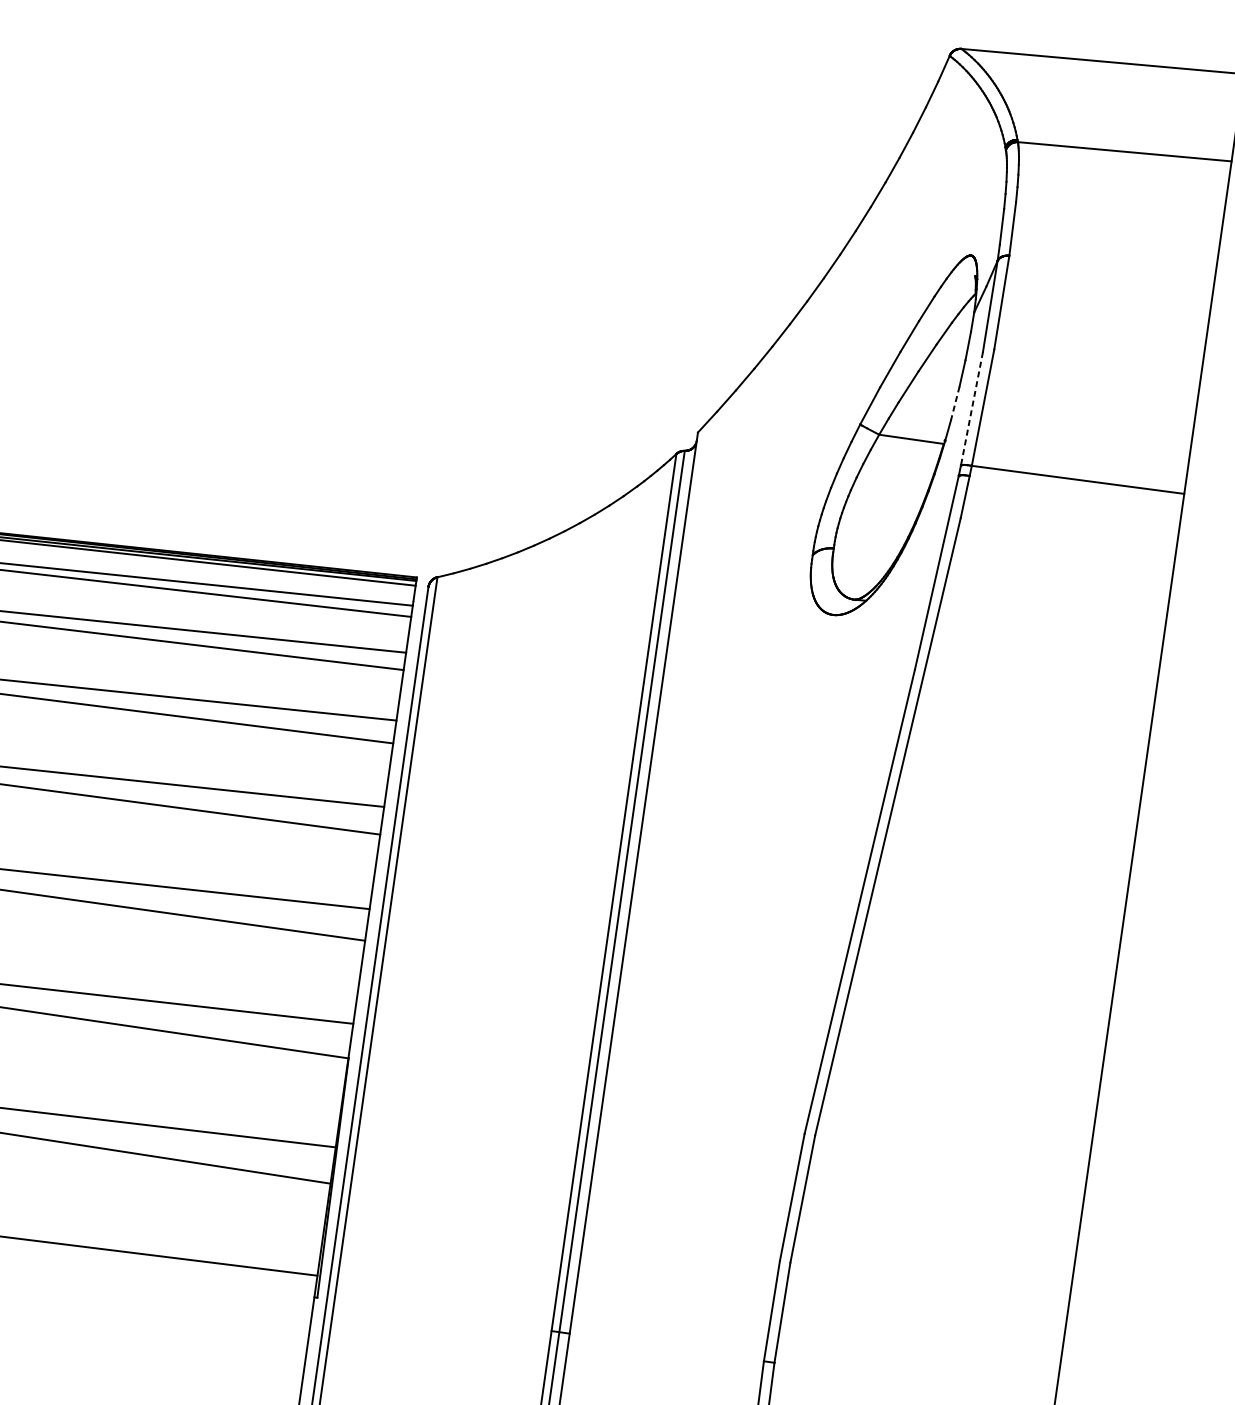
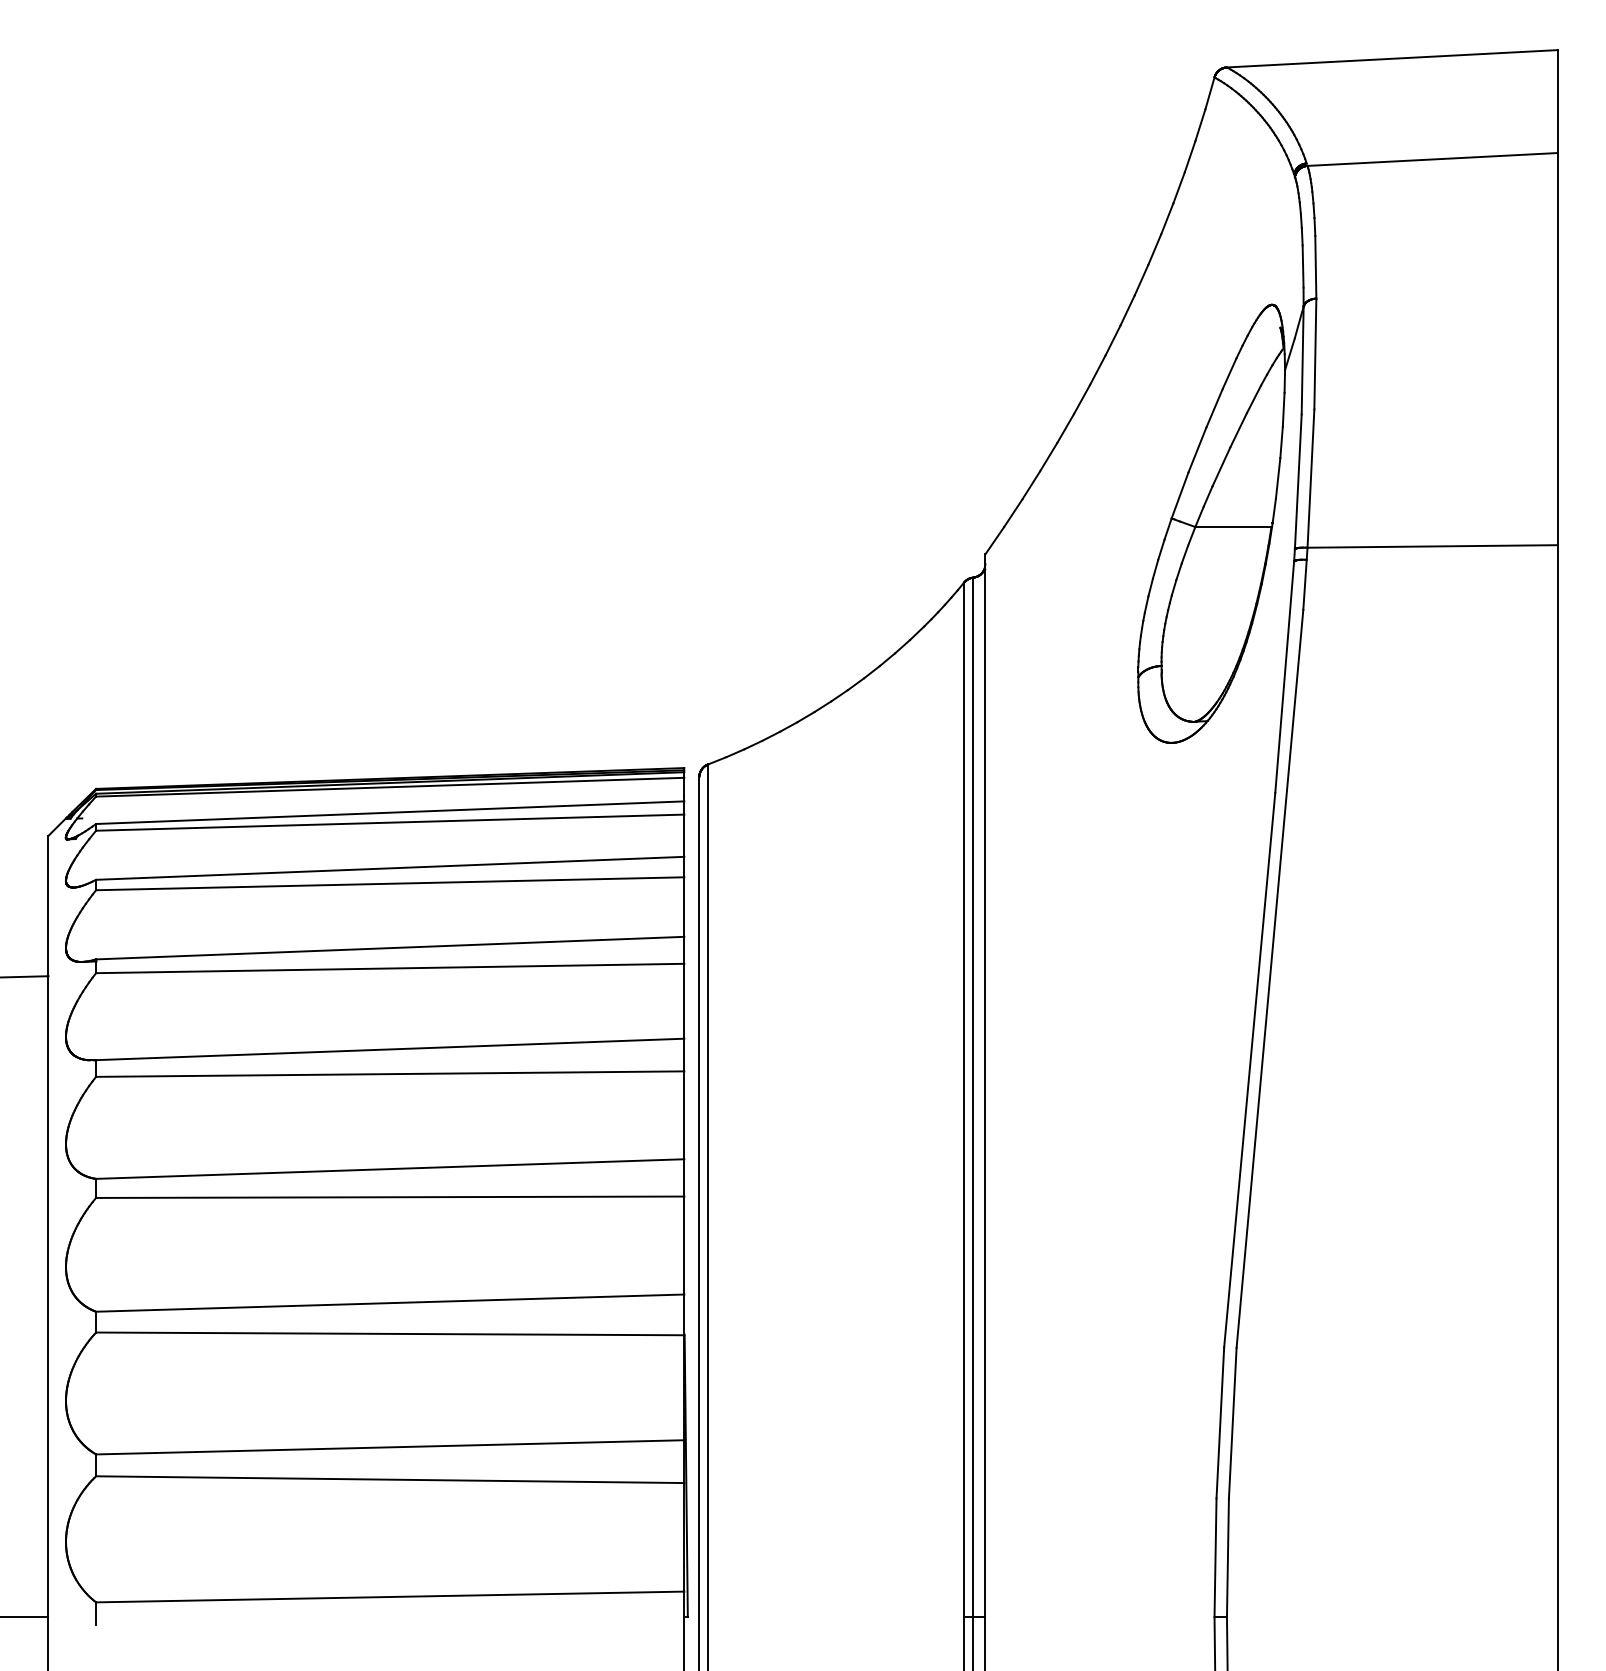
line: (955, 403) -> (1278, 478), dashed -> solid
line: (972, 409) -> (1298, 482), dashed -> solid

